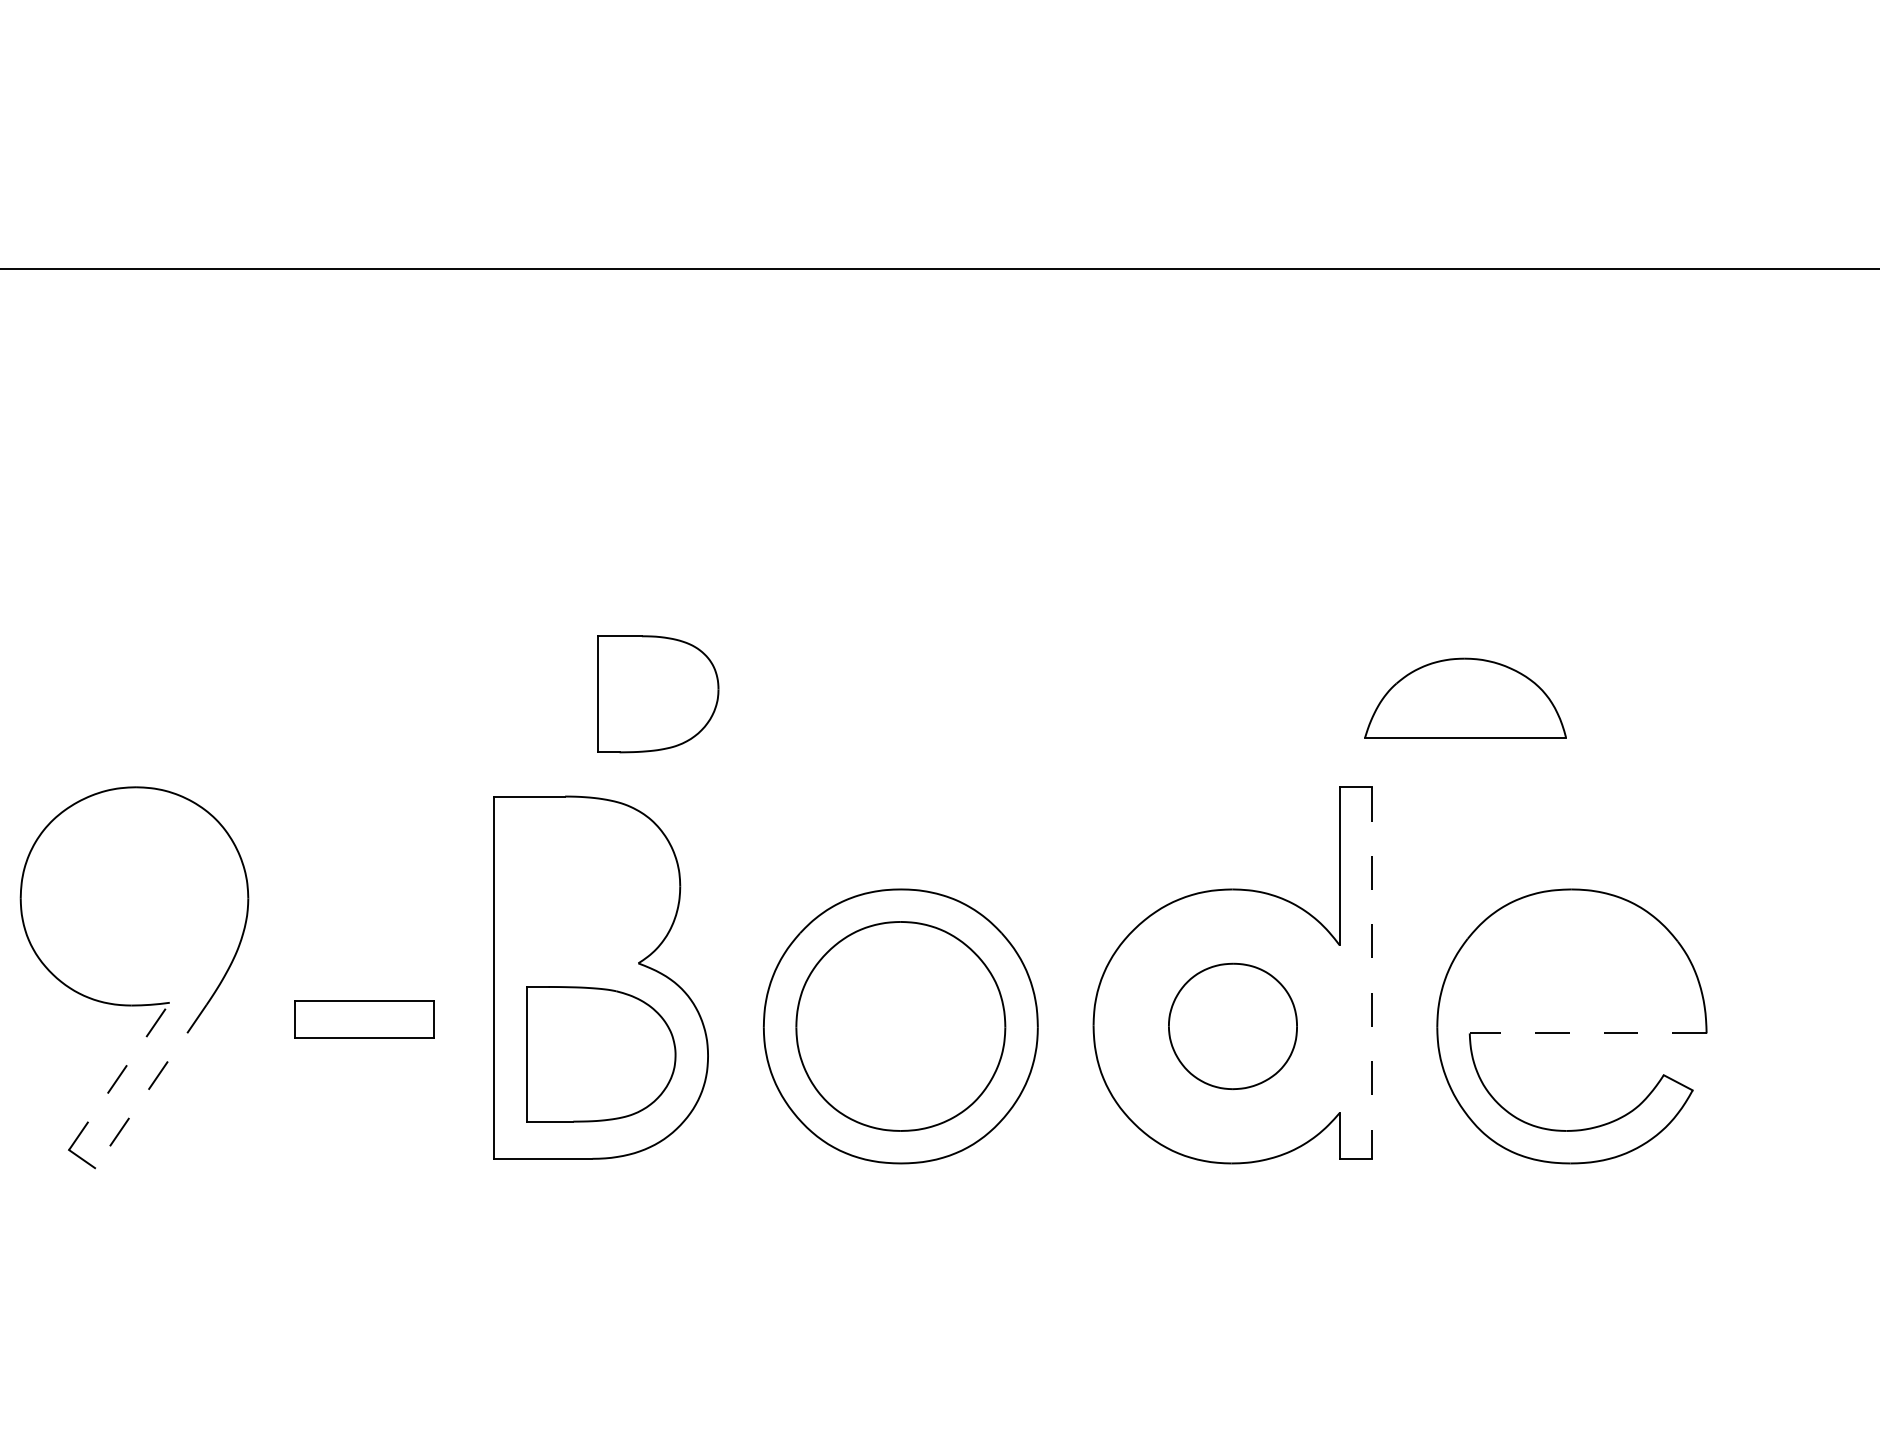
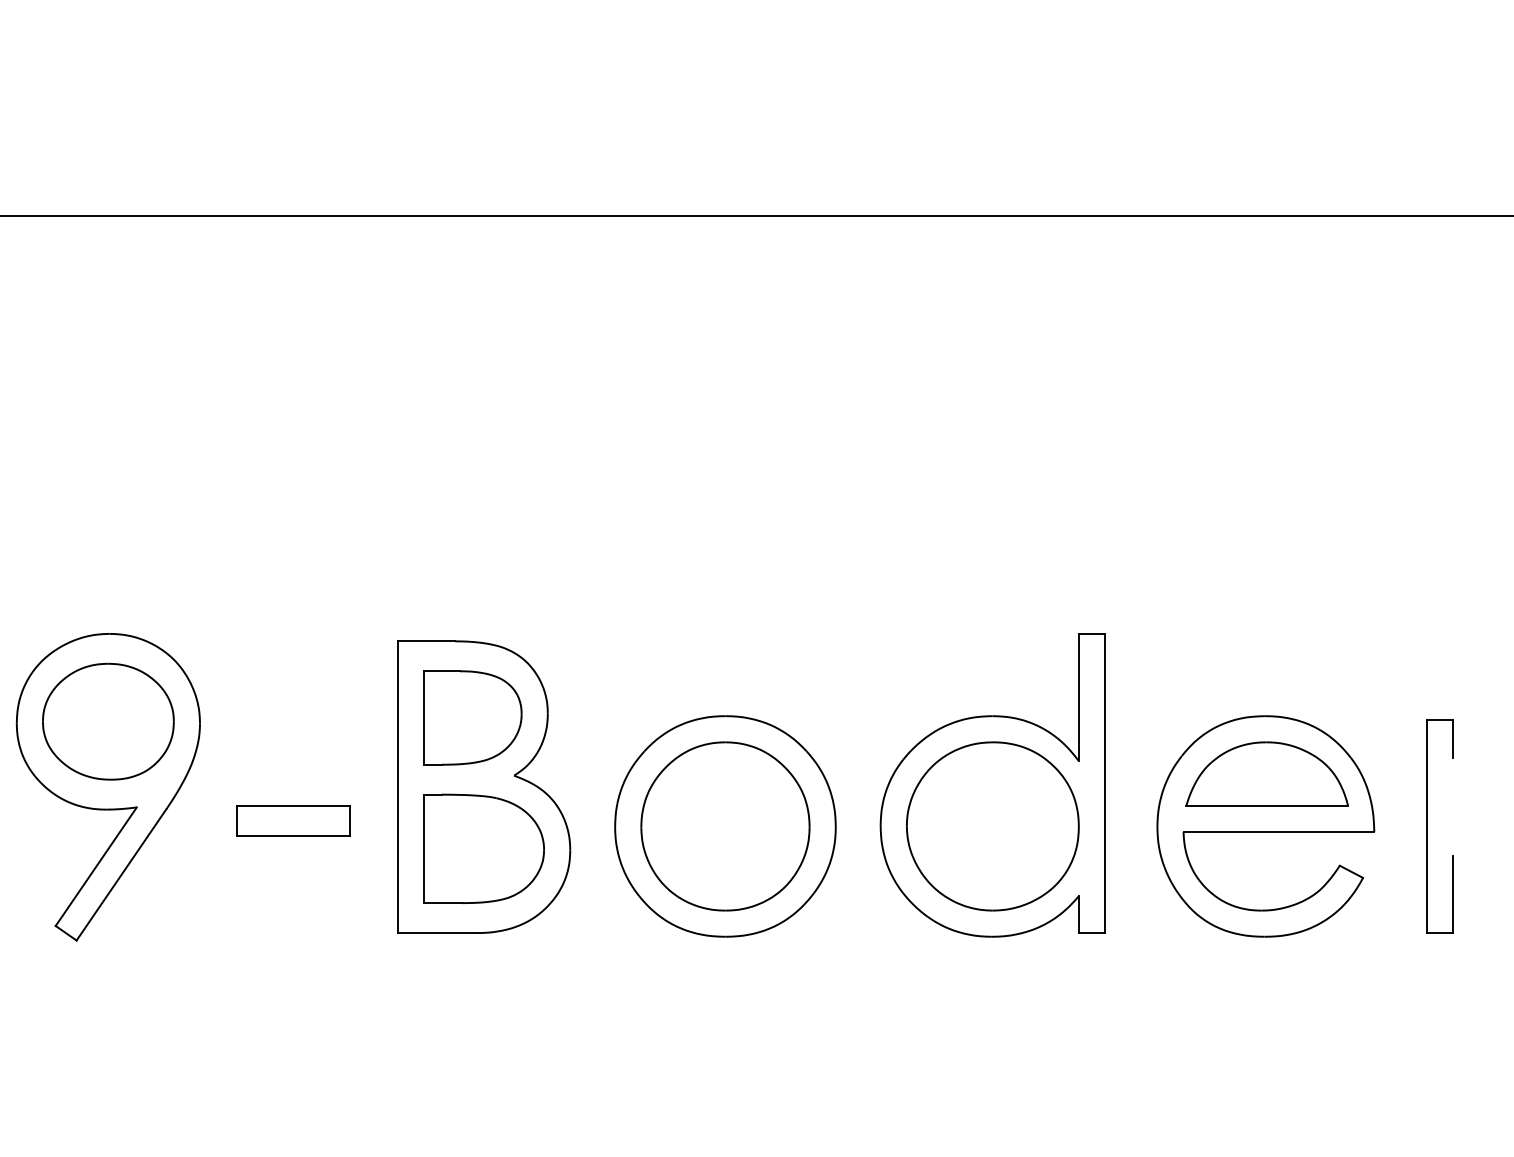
part: (657, 693) -> (472, 717), moved
part: (1464, 697) -> (1266, 773), moved
part: (134, 896) -> (108, 721), added
line: (1372, 973) -> (1105, 783), dashed -> solid
part: (1232, 1026) -> (992, 826), size x1.67
part: (1772, 1026) -> (1427, 826), added
line: (1587, 1033) -> (1278, 832), dashed -> solid
line: (119, 1076) -> (96, 866), dashed -> solid
line: (150, 1086) -> (121, 874), dashed -> solid

